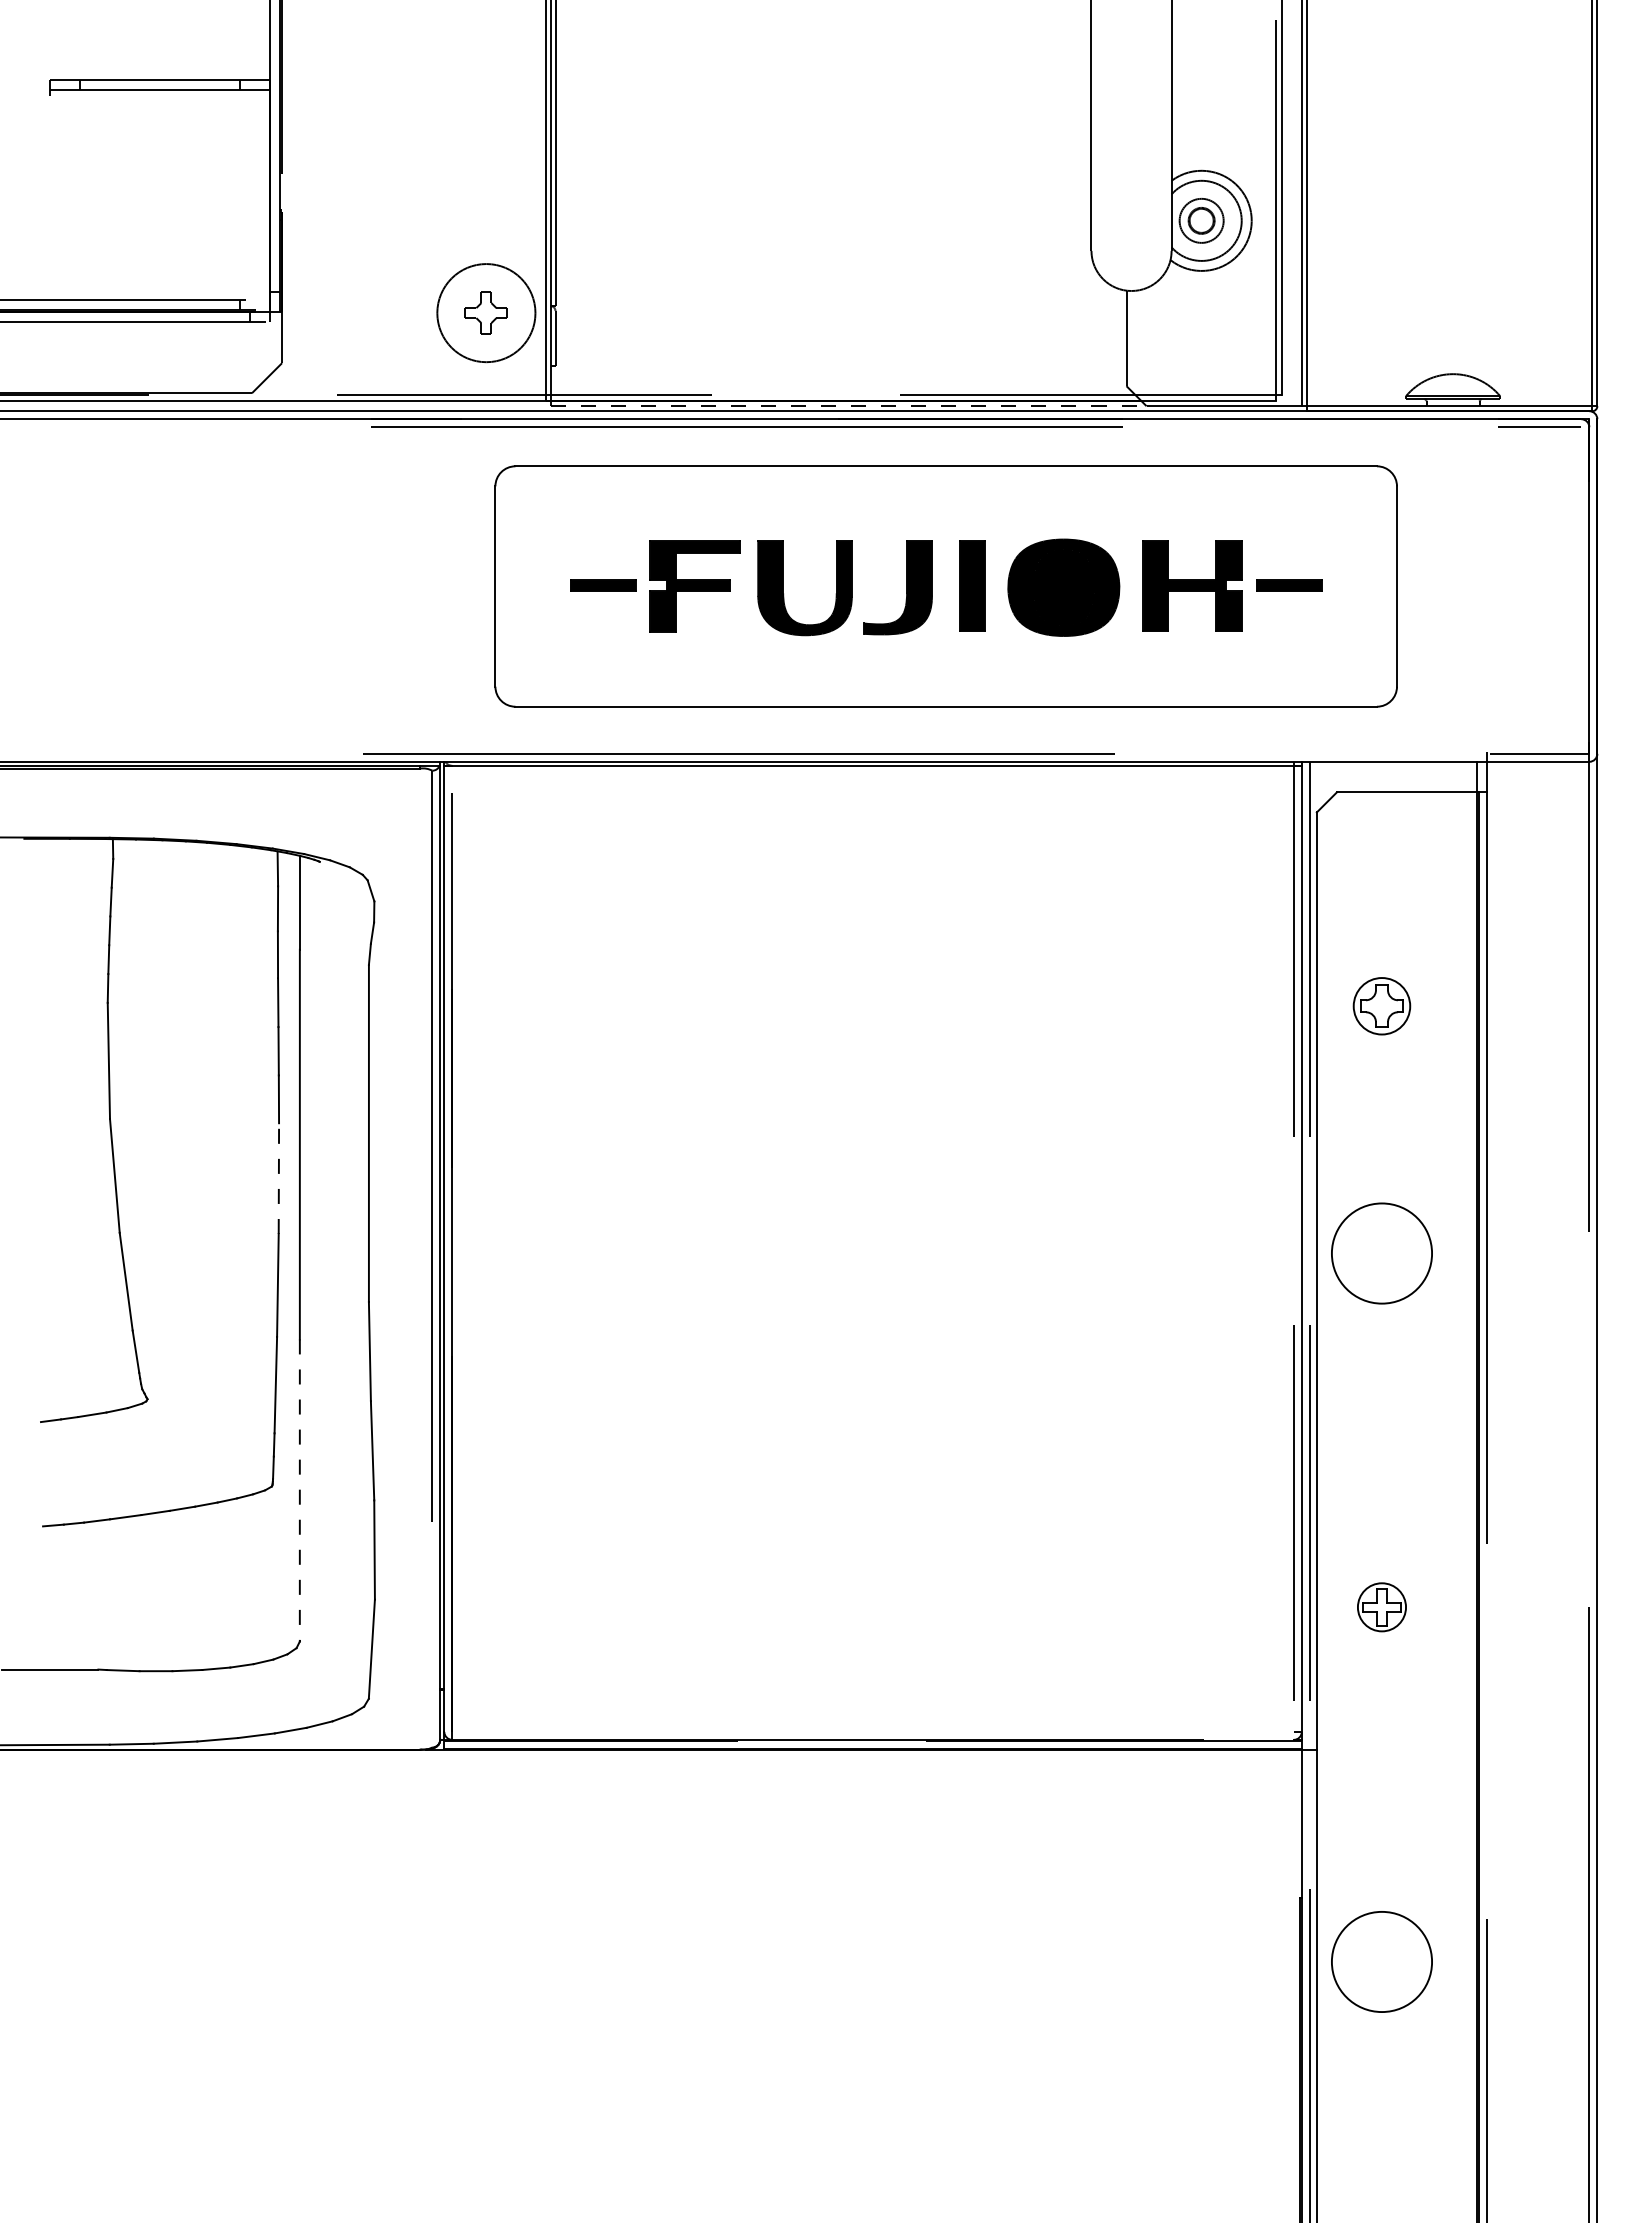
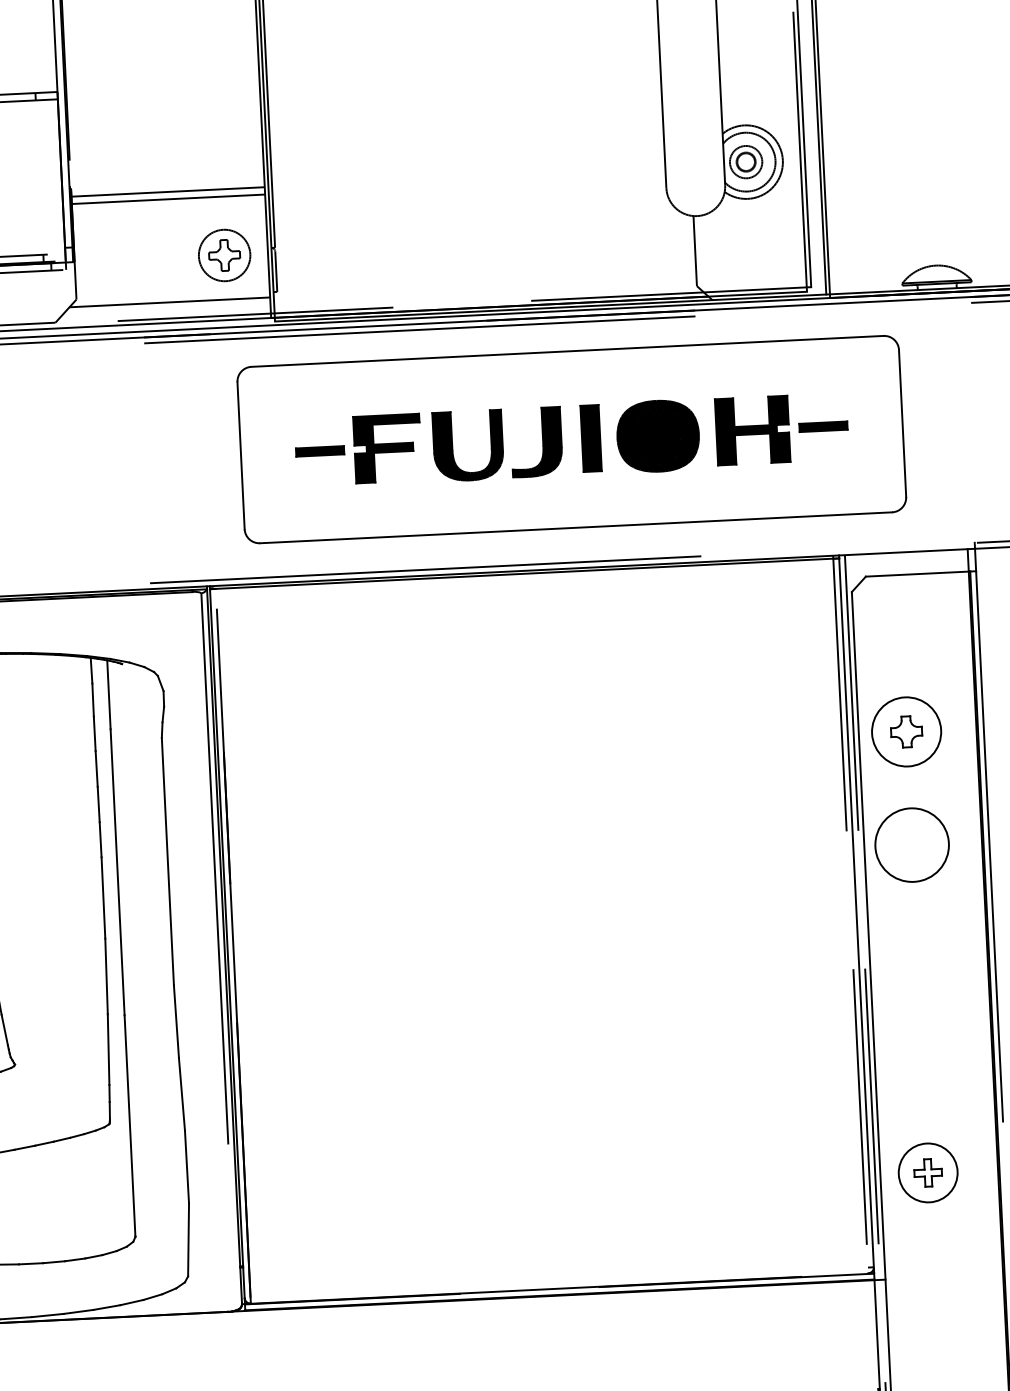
line: (413, 222) -> (167, 191), added
line: (413, 232) -> (168, 198), added
circle: (486, 313) -> (224, 255), size x0.71
line: (408, 373) -> (169, 302), added
line: (849, 406) -> (494, 310), dashed -> solid
circle: (1381, 1006) -> (906, 732), size x1.67
line: (278, 1178) -> (103, 897), dashed -> solid
circle: (1381, 1253) -> (911, 845), moved
line: (299, 1490) -> (129, 1126), dashed -> solid
circle: (1381, 1607) -> (927, 1173), size x1.67

